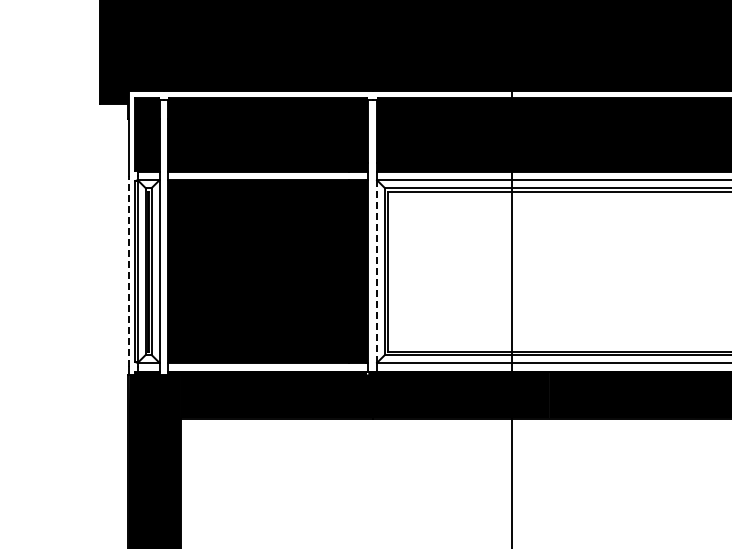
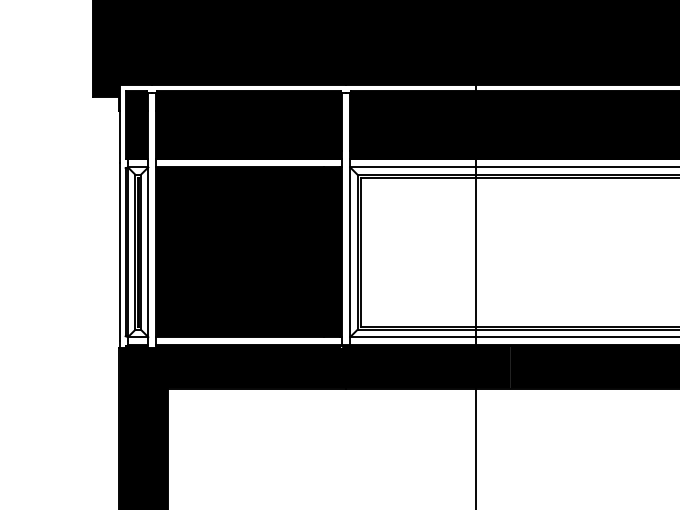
line: (129, 271) -> (120, 252), dashed -> solid
line: (377, 271) -> (350, 252), dashed -> solid

